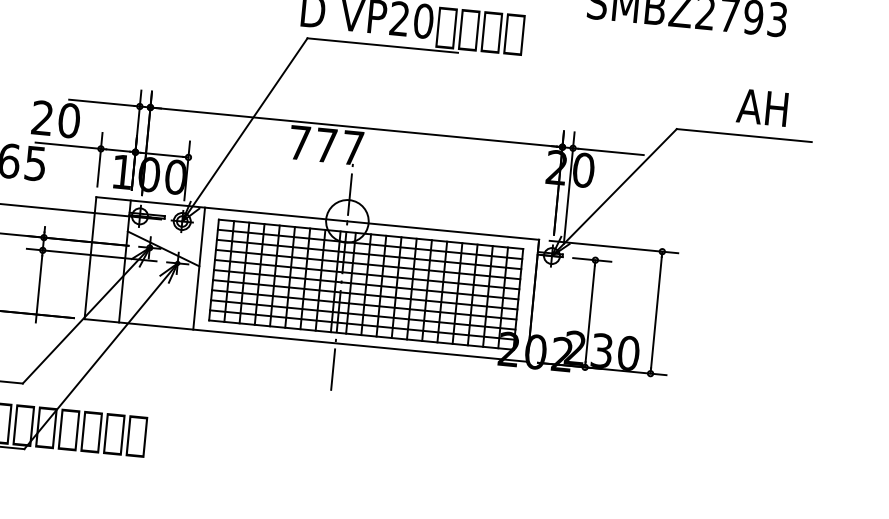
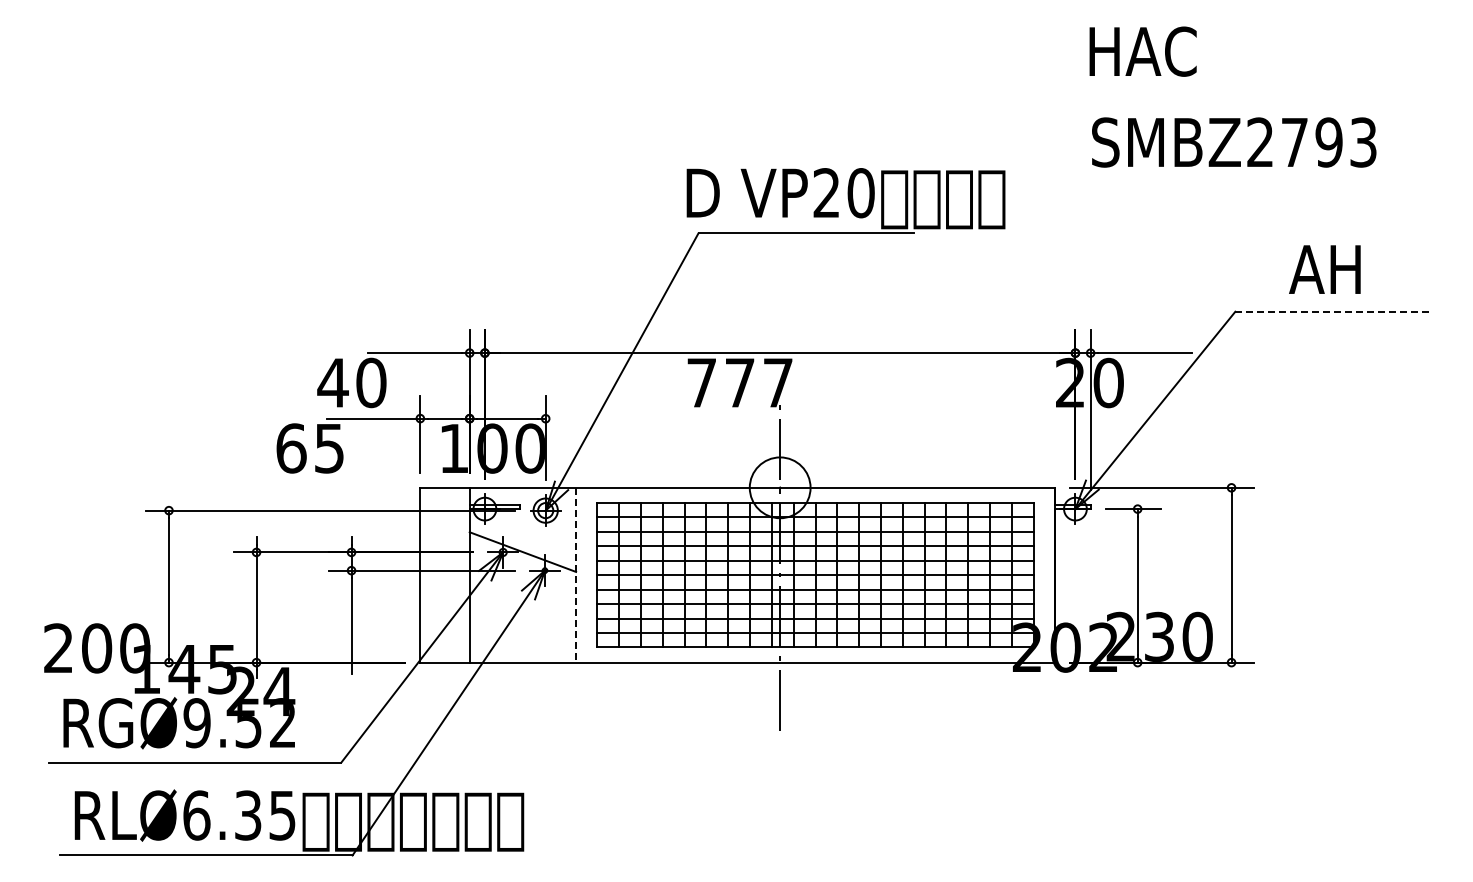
text: (762, 107) -> (1324, 269), moved
text: (42, 117) -> (332, 382), 20 -> 40
line: (744, 135) -> (1332, 311), solid -> dashed
line: (199, 268) -> (576, 575), solid -> dashed

